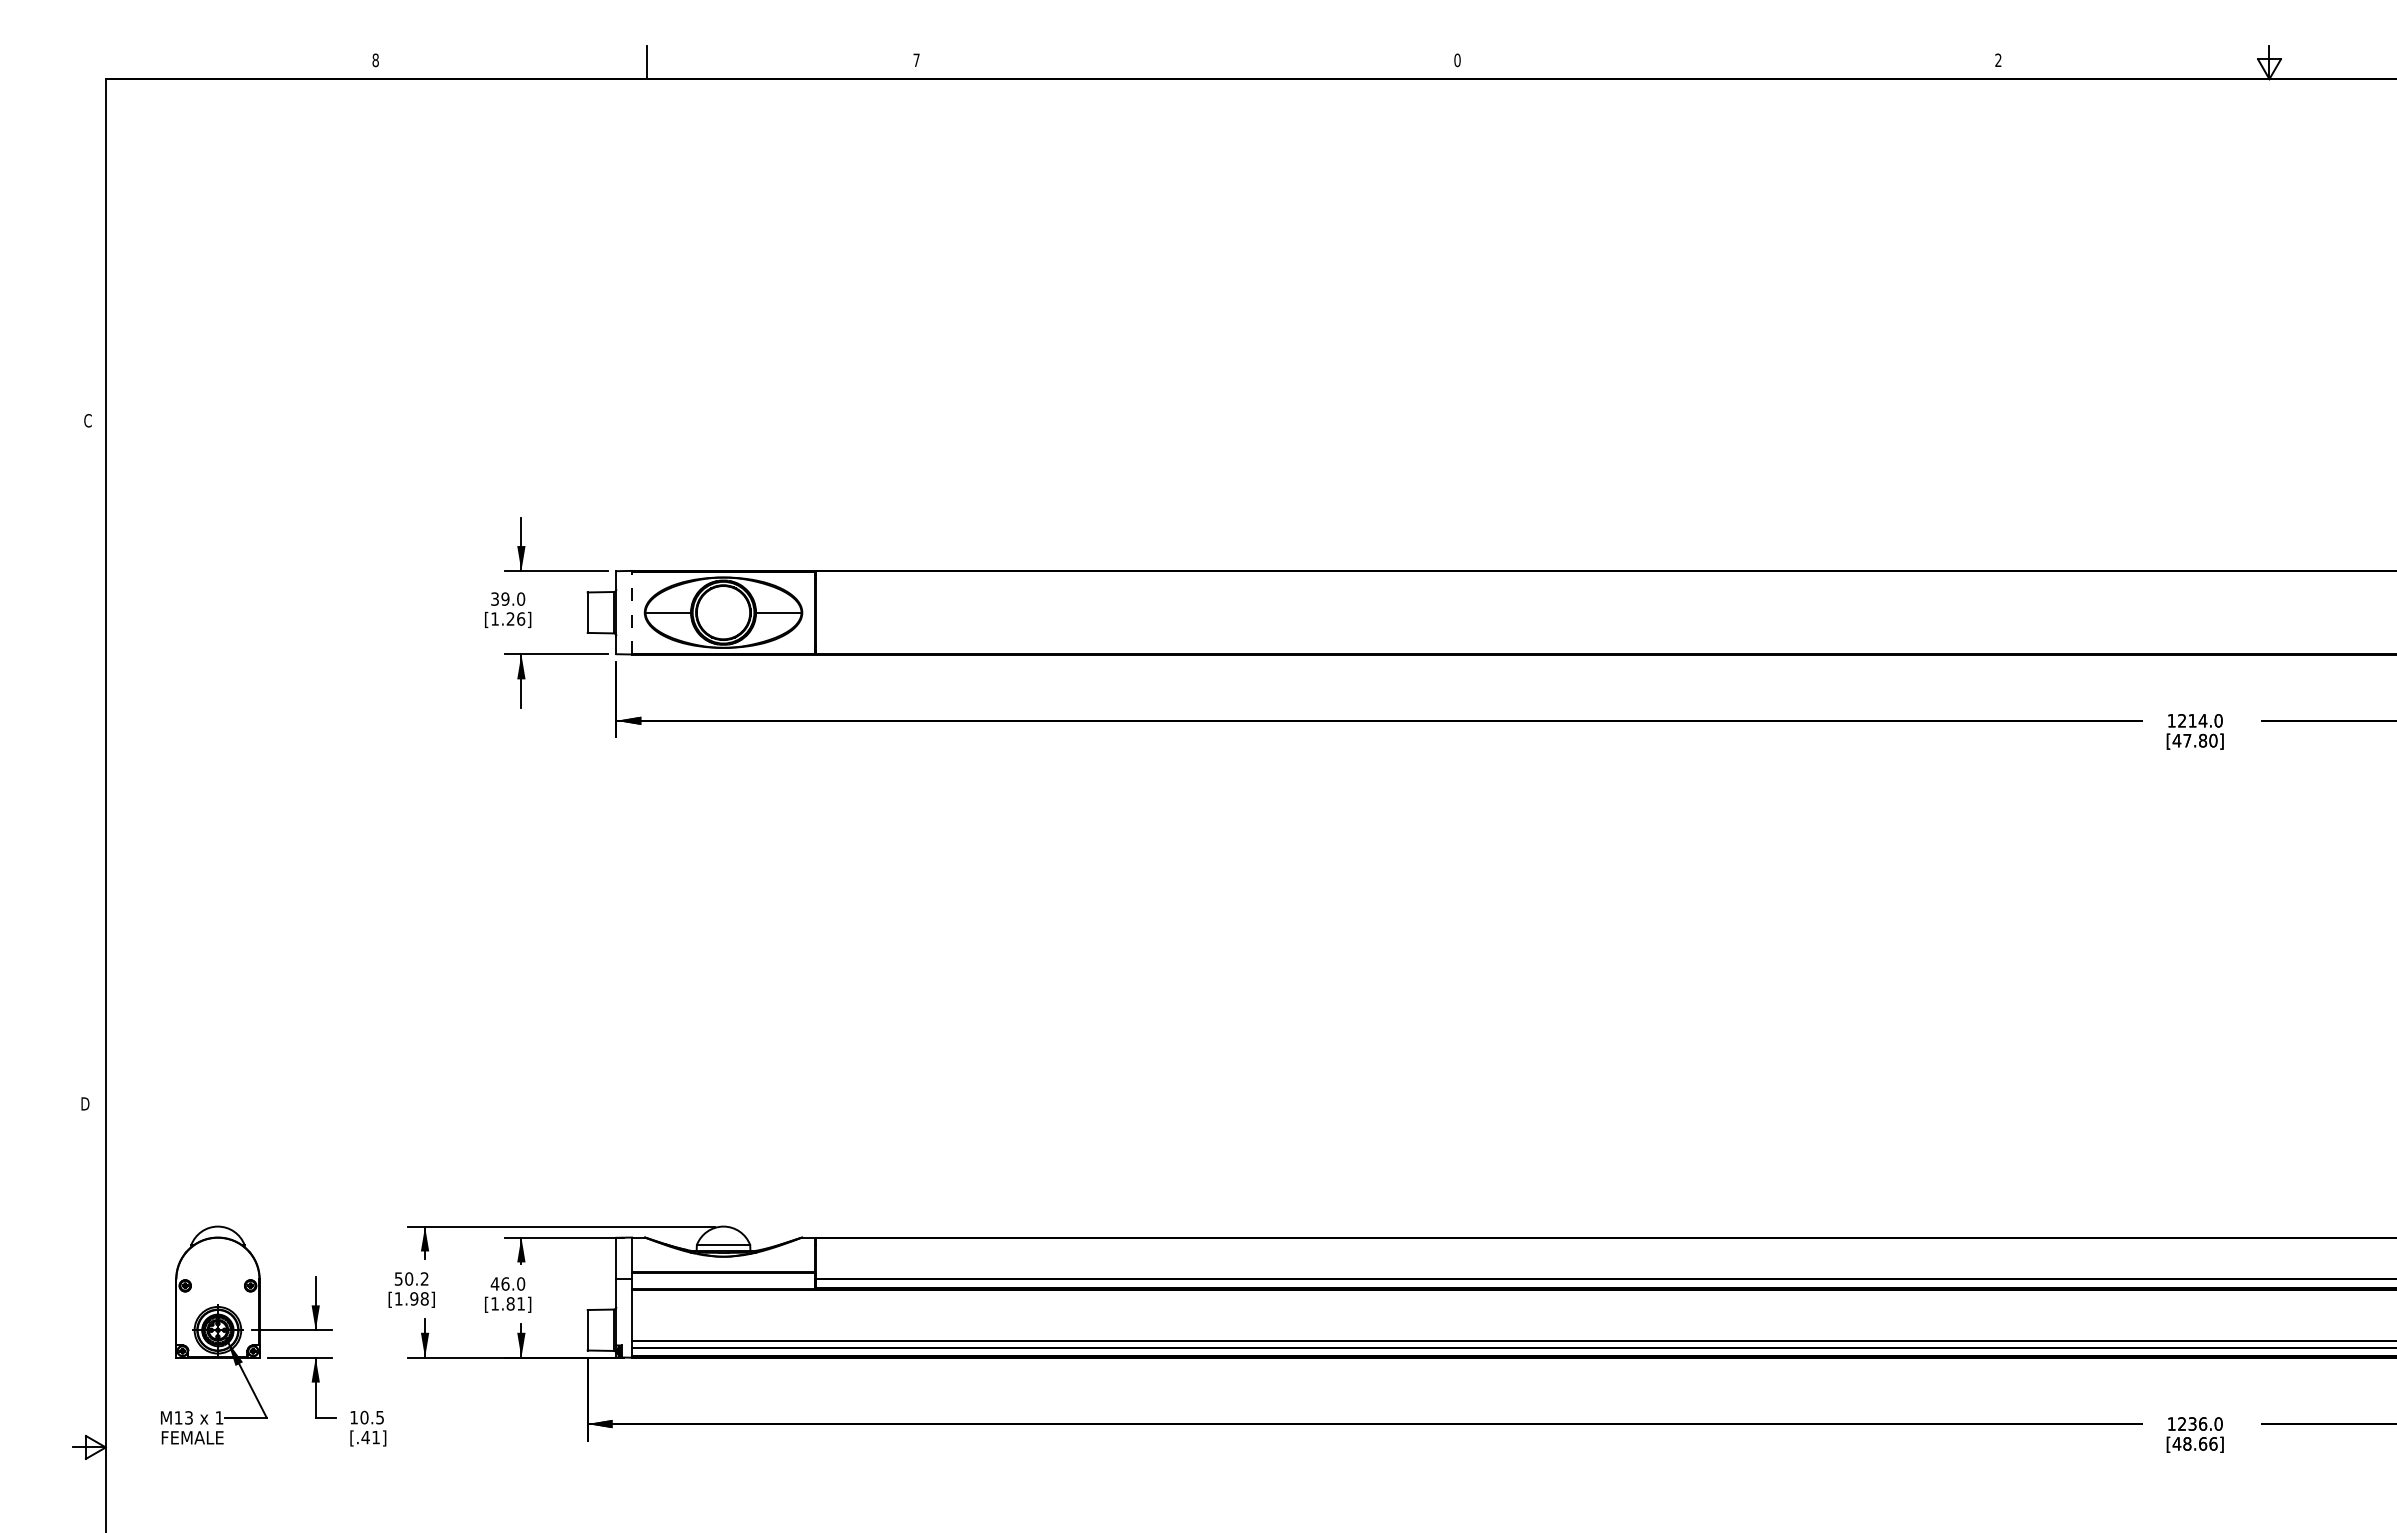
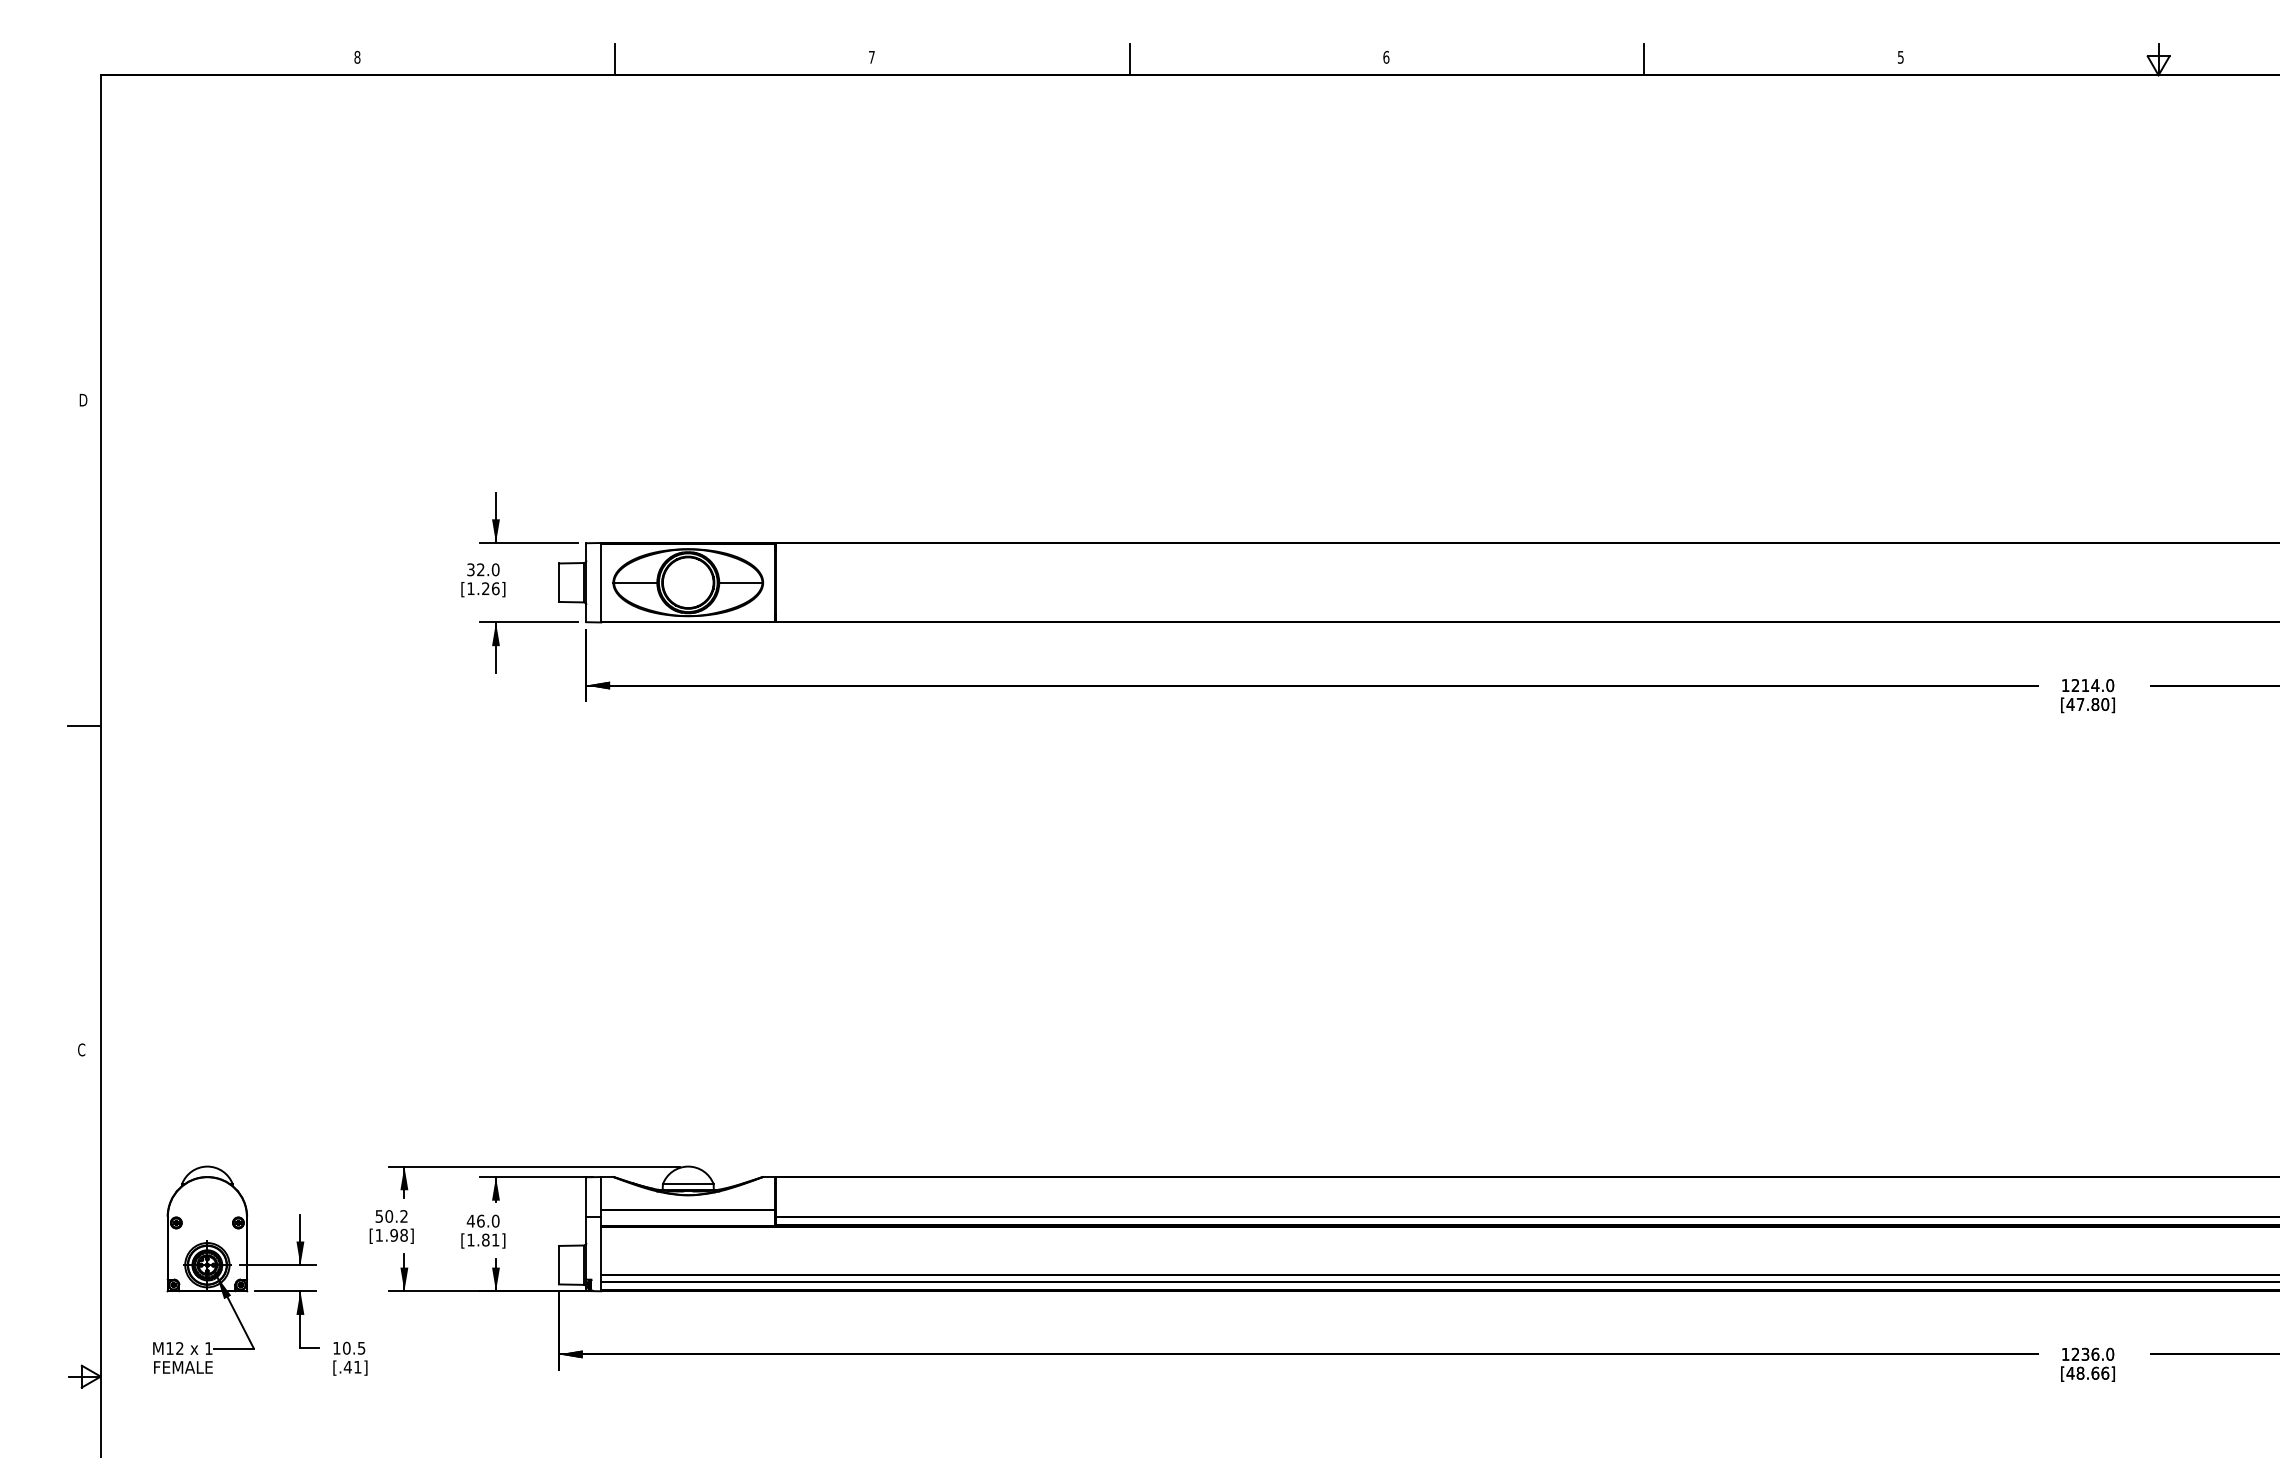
text: (1457, 59) -> (1386, 56), 0 -> 6
text: (1998, 60) -> (1900, 57), 2 -> 5
line: (1187, 62) -> (1129, 59), added
line: (1728, 62) -> (1644, 59), added
text: (87, 420) -> (83, 399), C -> D
text: (505, 598) -> (480, 569), 39.0 -> 32.0
line: (632, 612) -> (601, 582), dashed -> solid
line: (88, 763) -> (84, 726), added
text: (85, 1103) -> (81, 1049), D -> C
text: (188, 1417) -> (179, 1348), M13 -> M12

